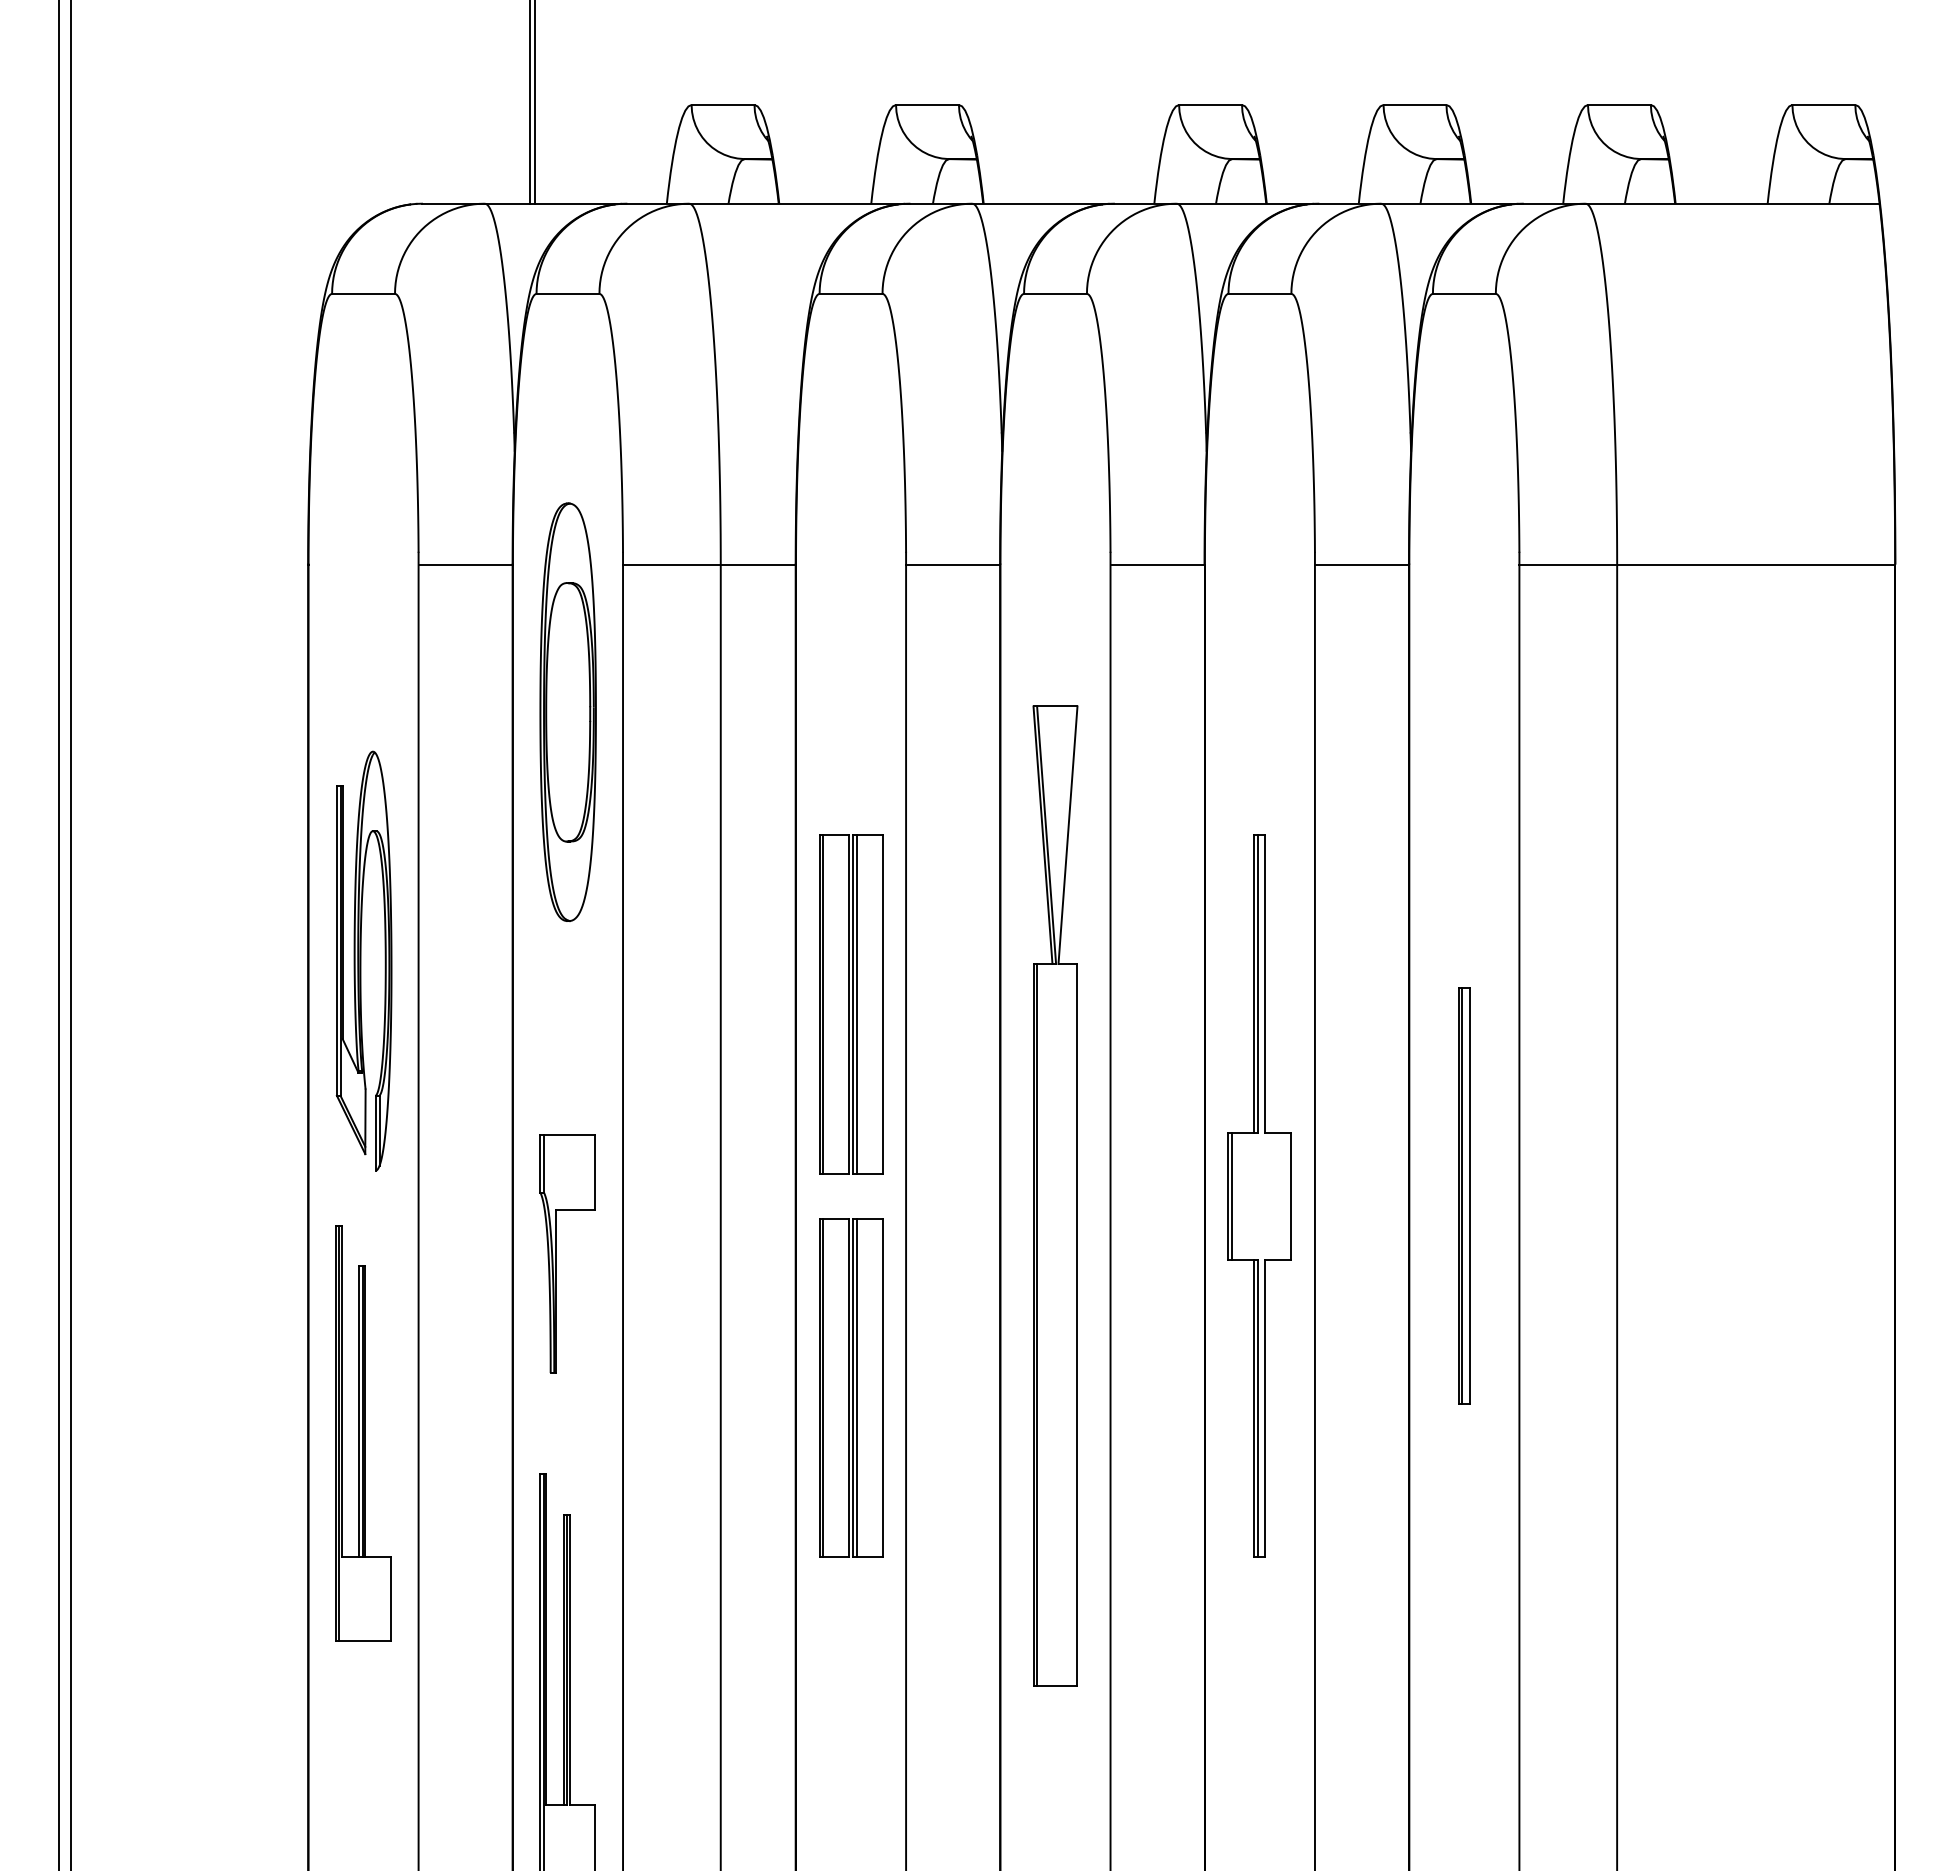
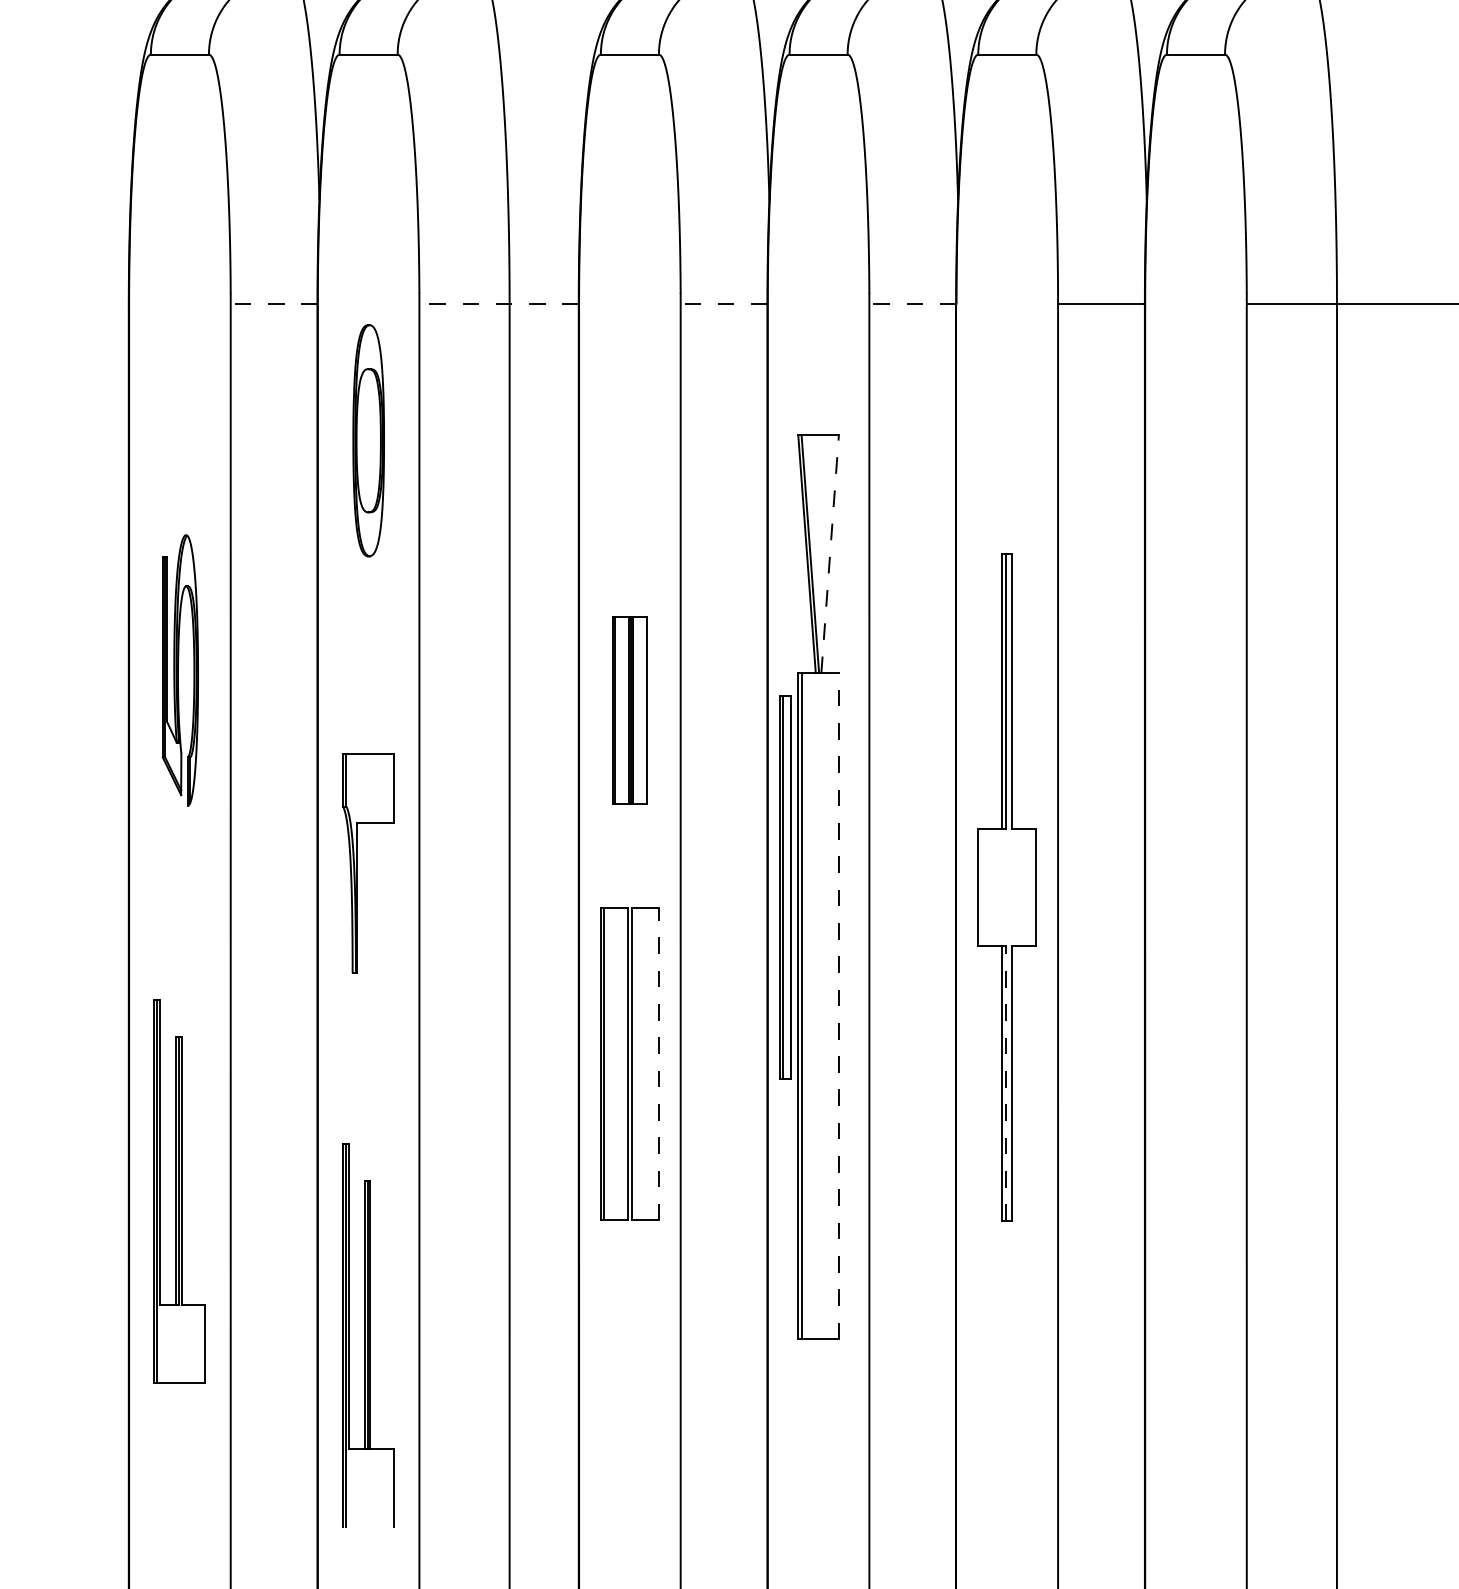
line: (465, 564) -> (274, 304), solid -> dashed
line: (709, 564) -> (499, 304), solid -> dashed
line: (952, 564) -> (723, 304), solid -> dashed
line: (1157, 564) -> (912, 304), solid -> dashed
part: (567, 711) -> (368, 440), size x0.6
line: (1068, 834) -> (830, 553), solid -> dashed
part: (363, 960) -> (179, 669), size x0.7
part: (851, 1004) -> (630, 710), size x0.6
line: (1232, 1195) -> (981, 886), removed
part: (1464, 1195) -> (785, 886), moved
part: (556, 1253) -> (358, 862), moved
line: (1077, 1324) -> (838, 1005), solid -> dashed
line: (856, 1387) -> (634, 1064), removed
line: (882, 1387) -> (658, 1064), solid -> dashed
line: (1258, 1408) -> (1005, 1083), solid -> dashed
part: (363, 1433) -> (179, 1191), moved

